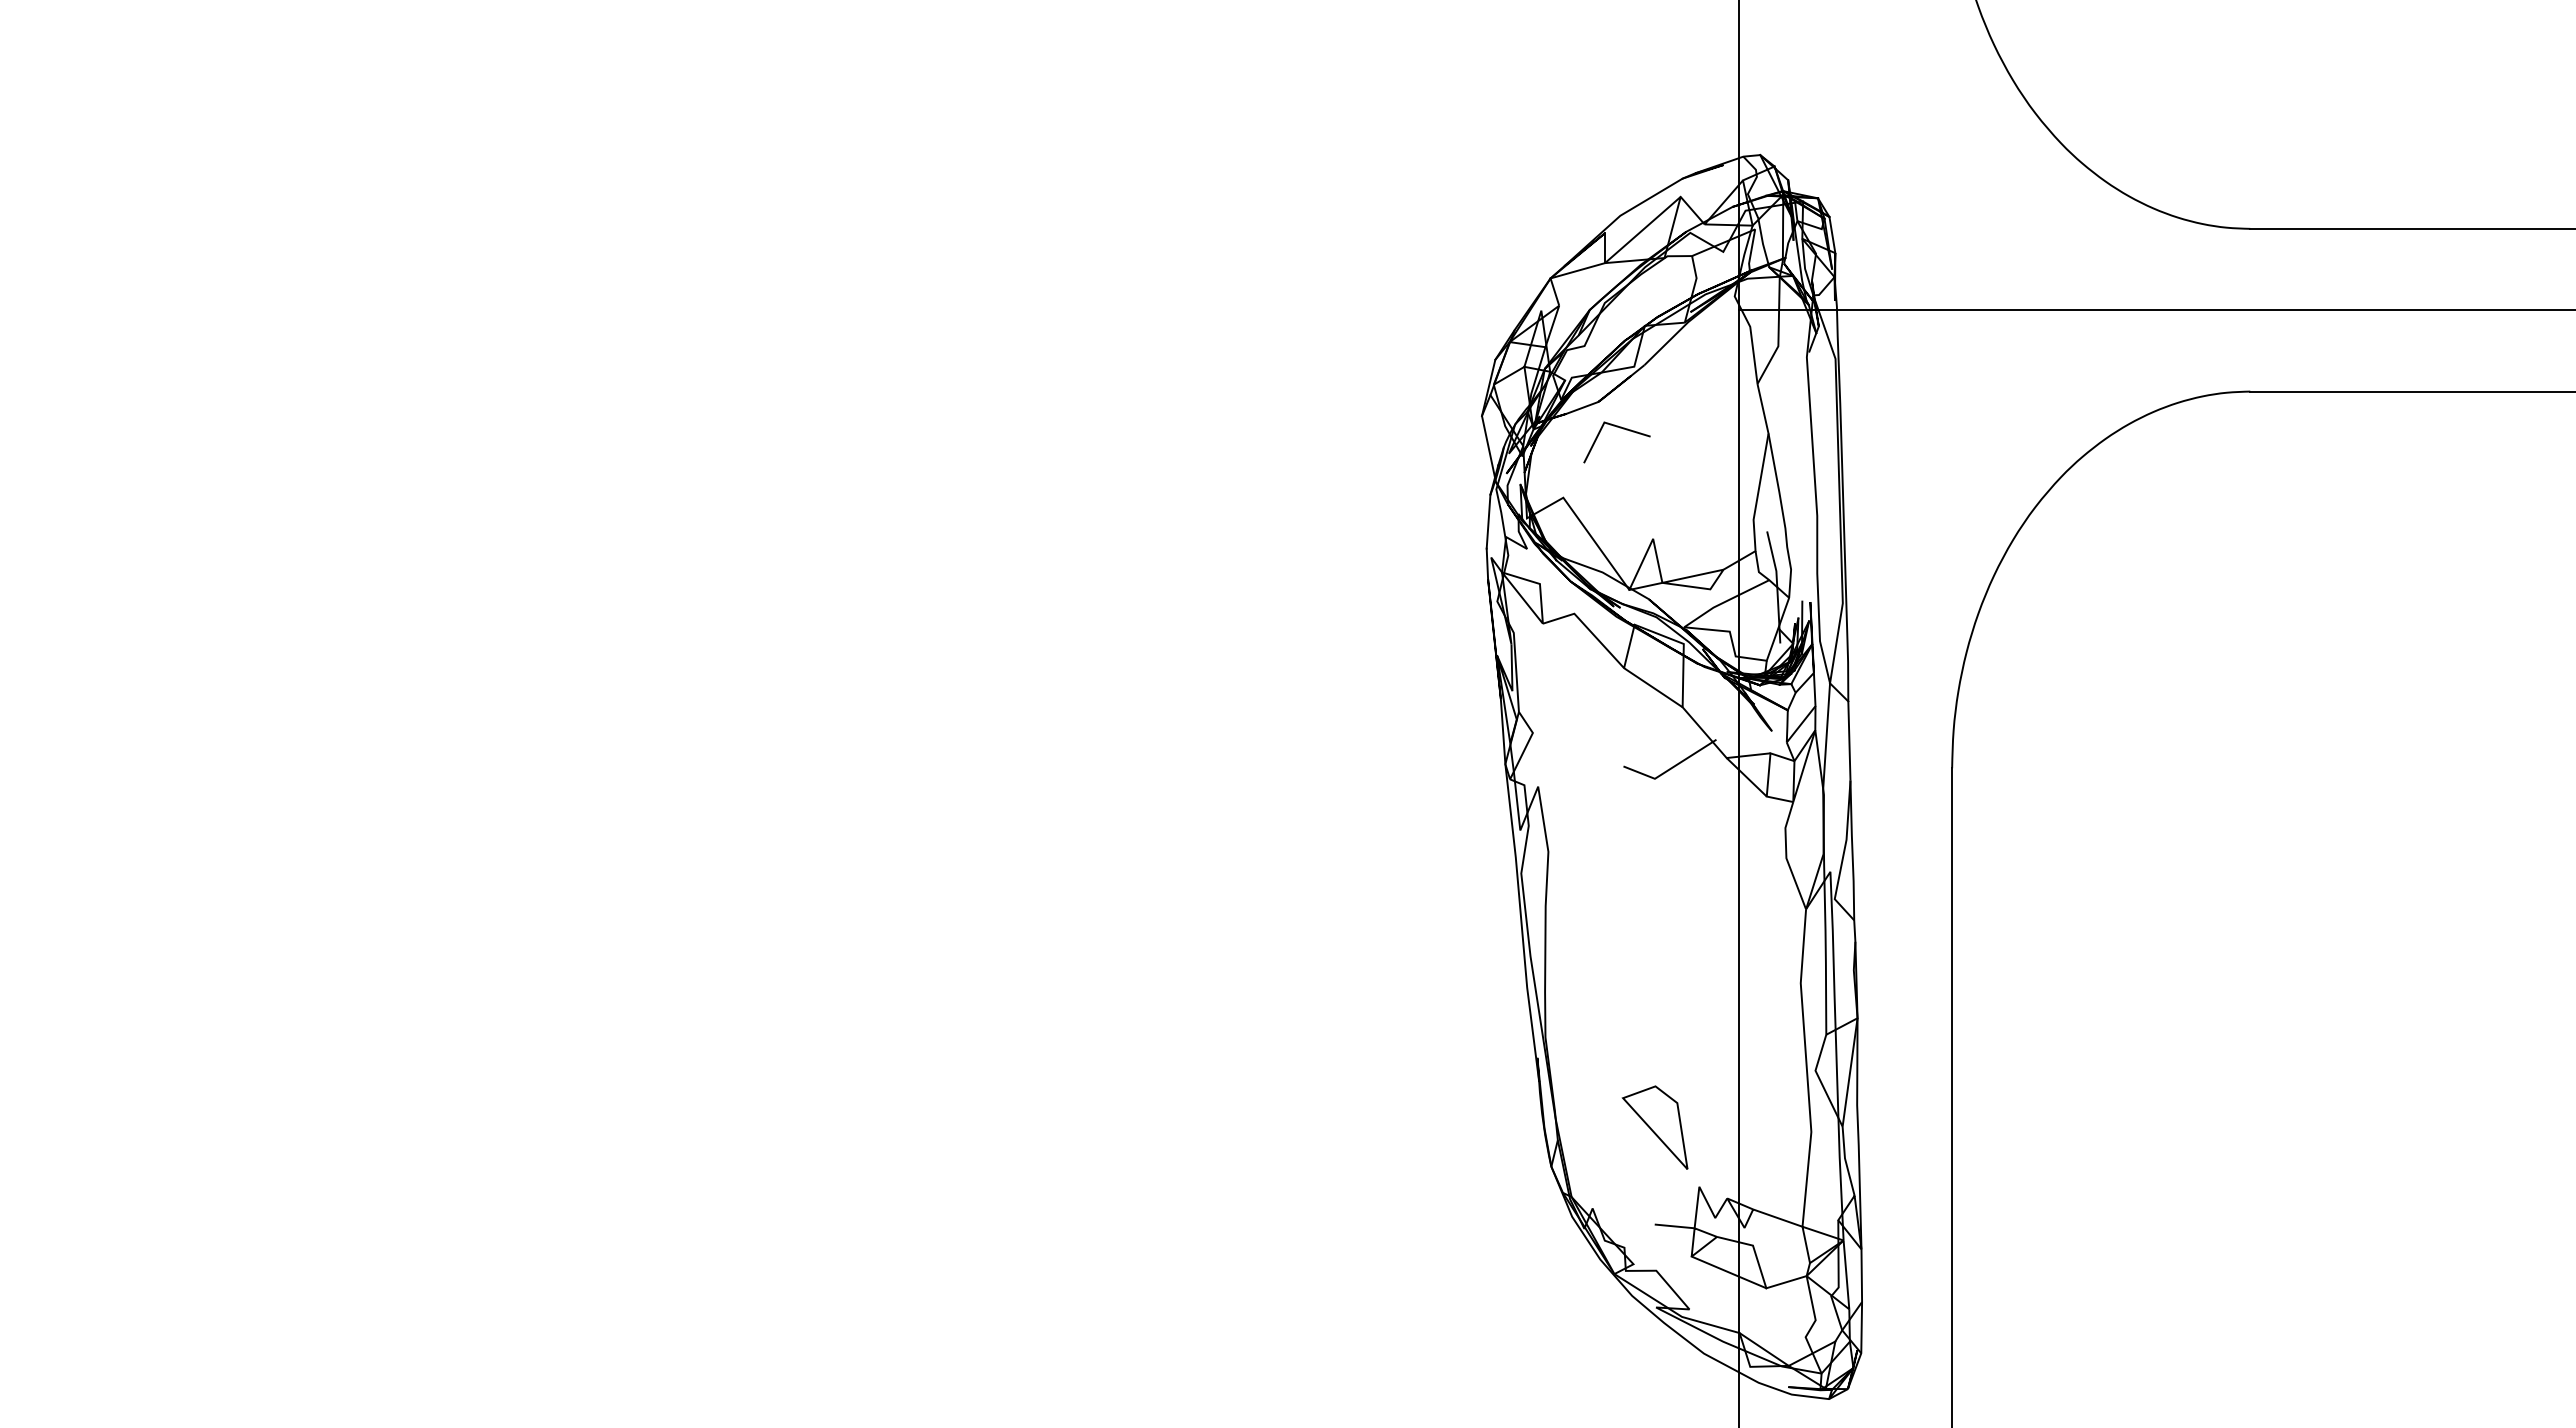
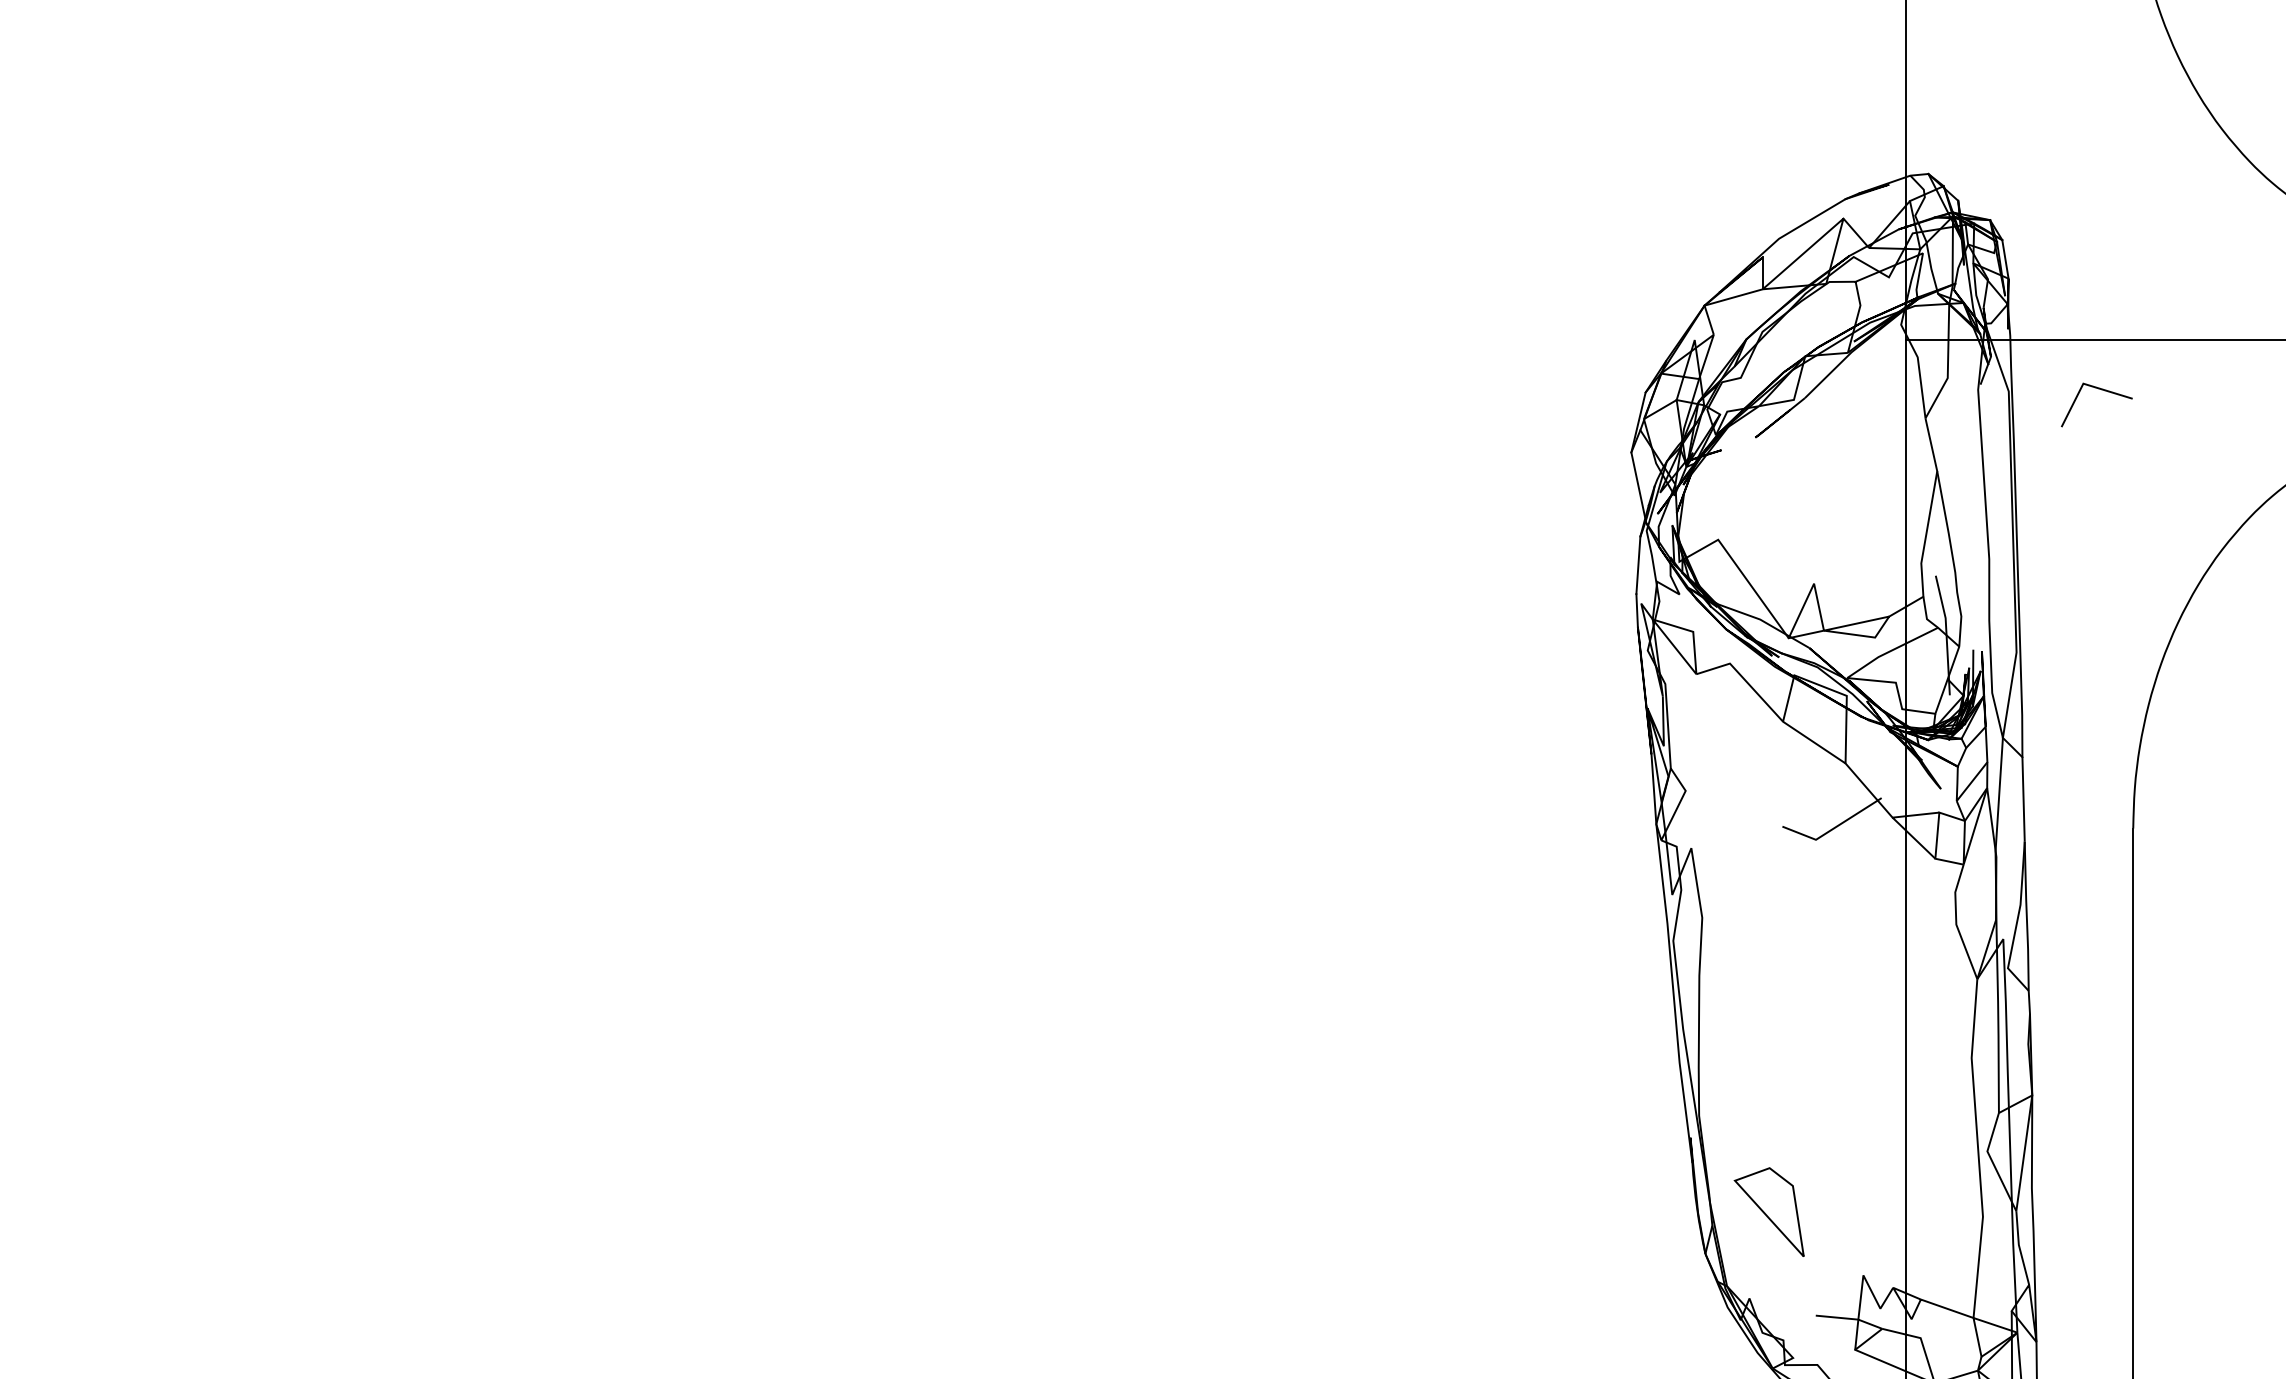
line: (1582, 407) -> (1738, 443), removed
line: (1619, 428) -> (2099, 390), moved
part: (1654, 1127) -> (1768, 1212), moved

